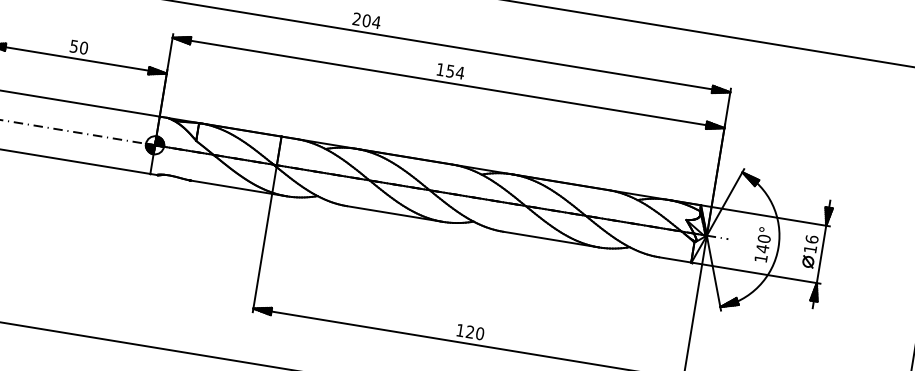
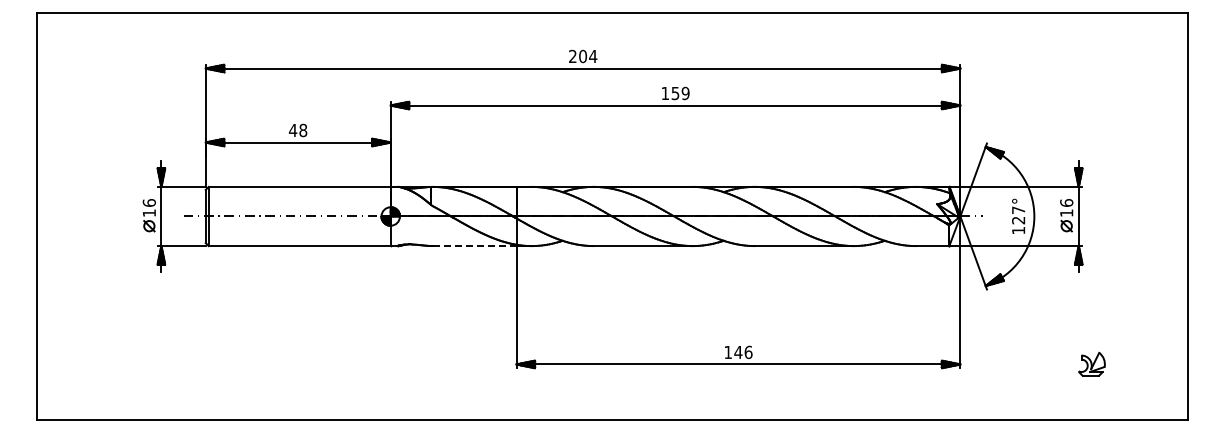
text: (78, 47) -> (297, 130), 50 -> 48
text: (460, 72) -> (685, 93), 154 -> 159
line: (231, 187) -> (474, 246), solid -> dashed
text: (763, 243) -> (1018, 215), 140° -> 127°
text: (475, 332) -> (743, 351), 120 -> 146

